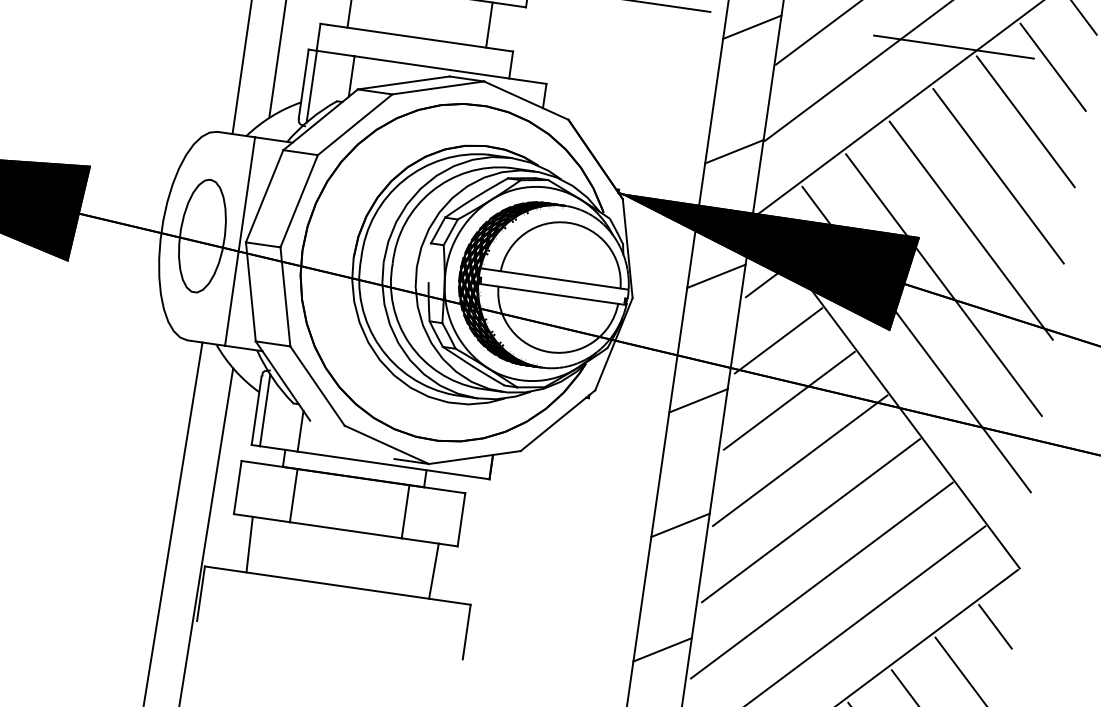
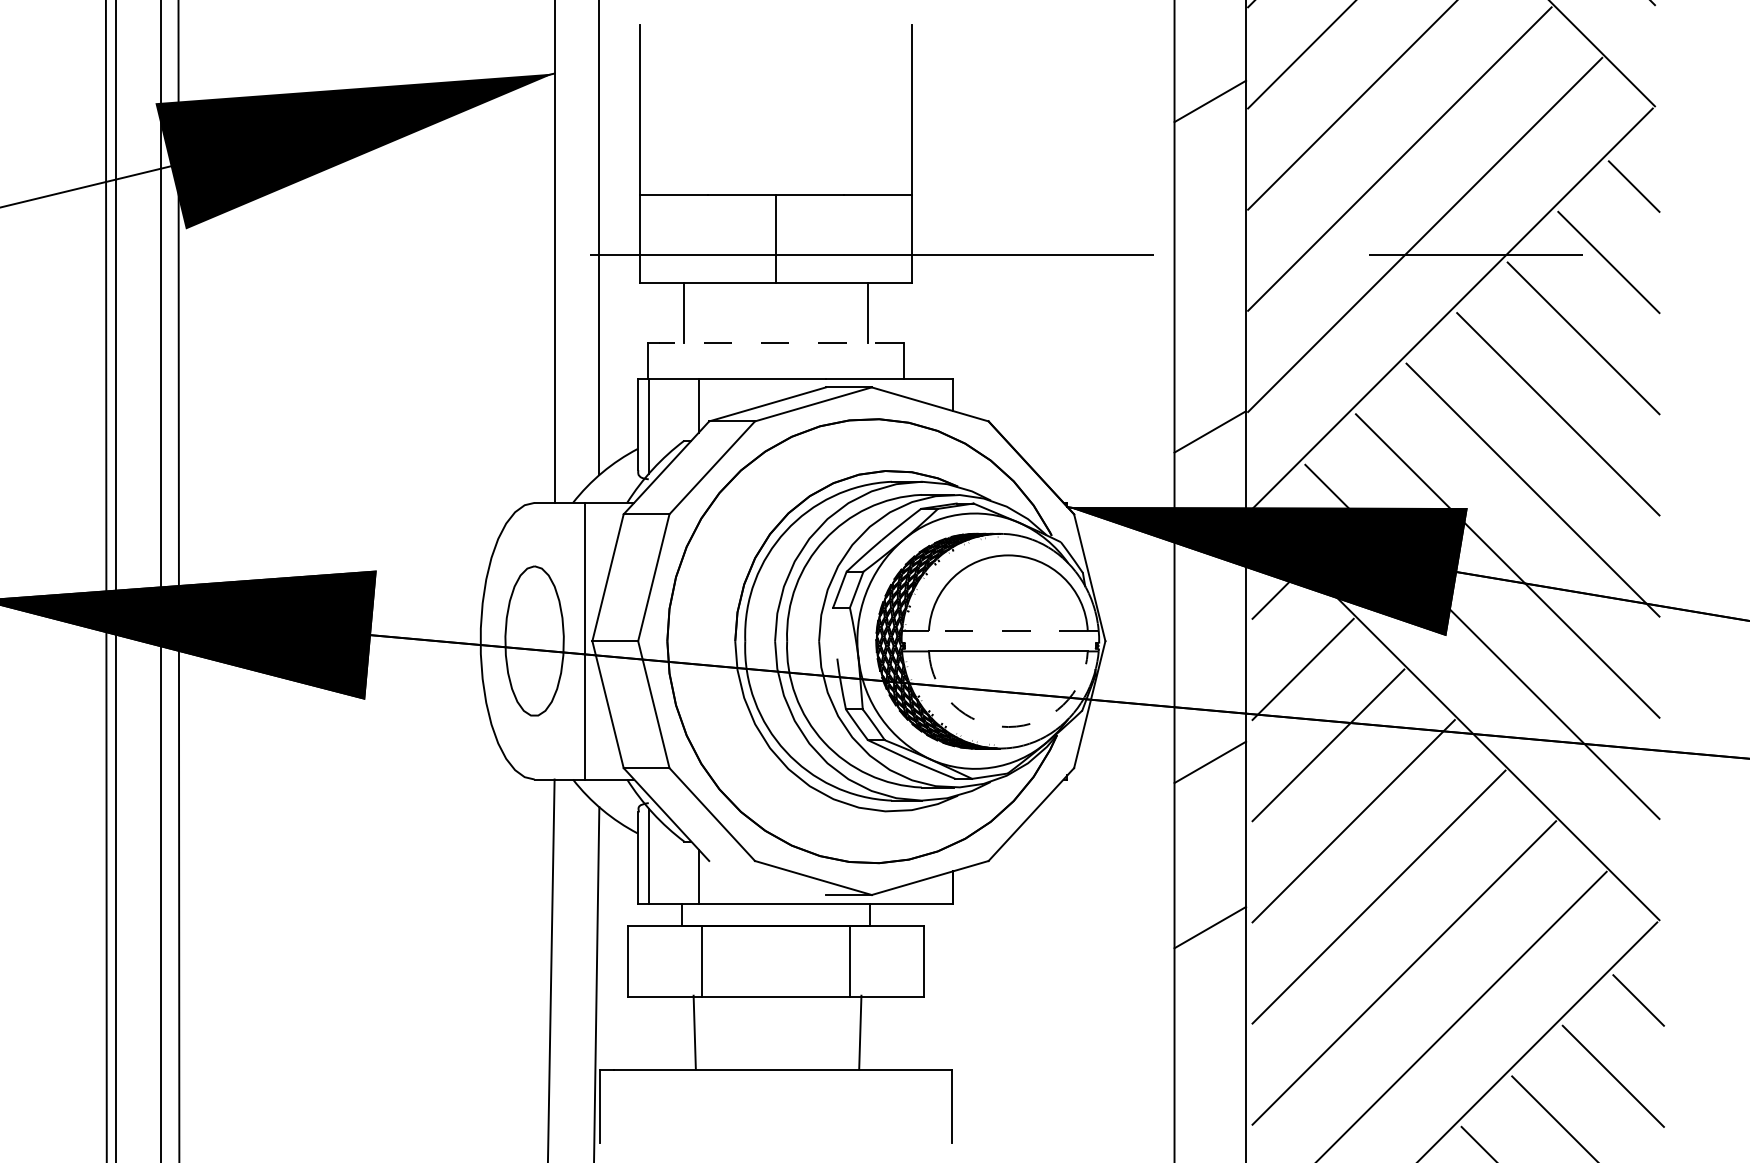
line: (752, 27) -> (1210, 266), removed
line: (420, 38) -> (781, 343), solid -> dashed
line: (716, 275) -> (1210, 596), removed
line: (559, 279) -> (1007, 630), solid -> dashed
arc: (550, 352) -> (1008, 727), solid -> dashed
line: (249, 544) -> (694, 1032), moved
line: (434, 571) -> (860, 1032), moved
line: (662, 649) -> (1210, 1092), removed

